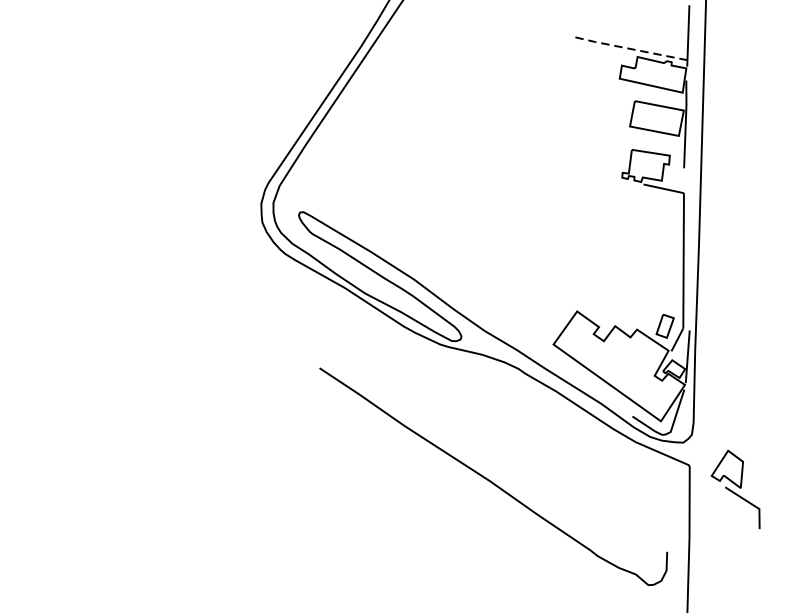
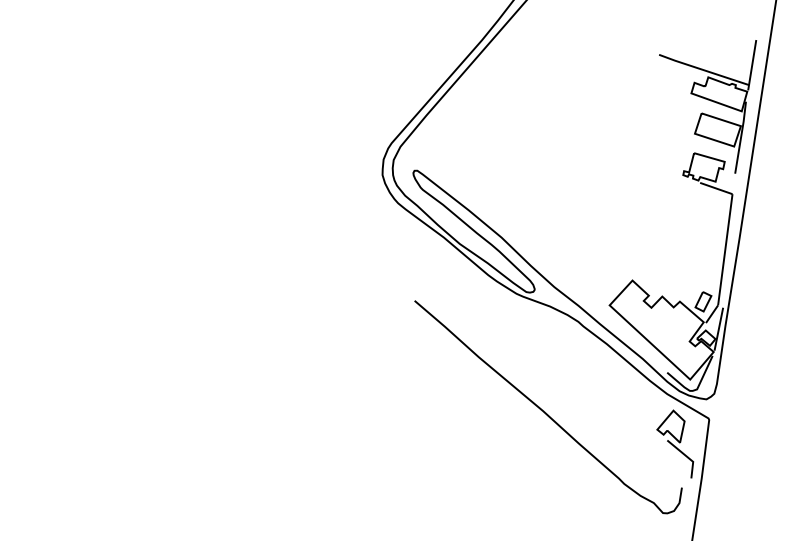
line: (630, 49) -> (703, 70), dashed -> solid
part: (735, 489) -> (675, 443), moved

